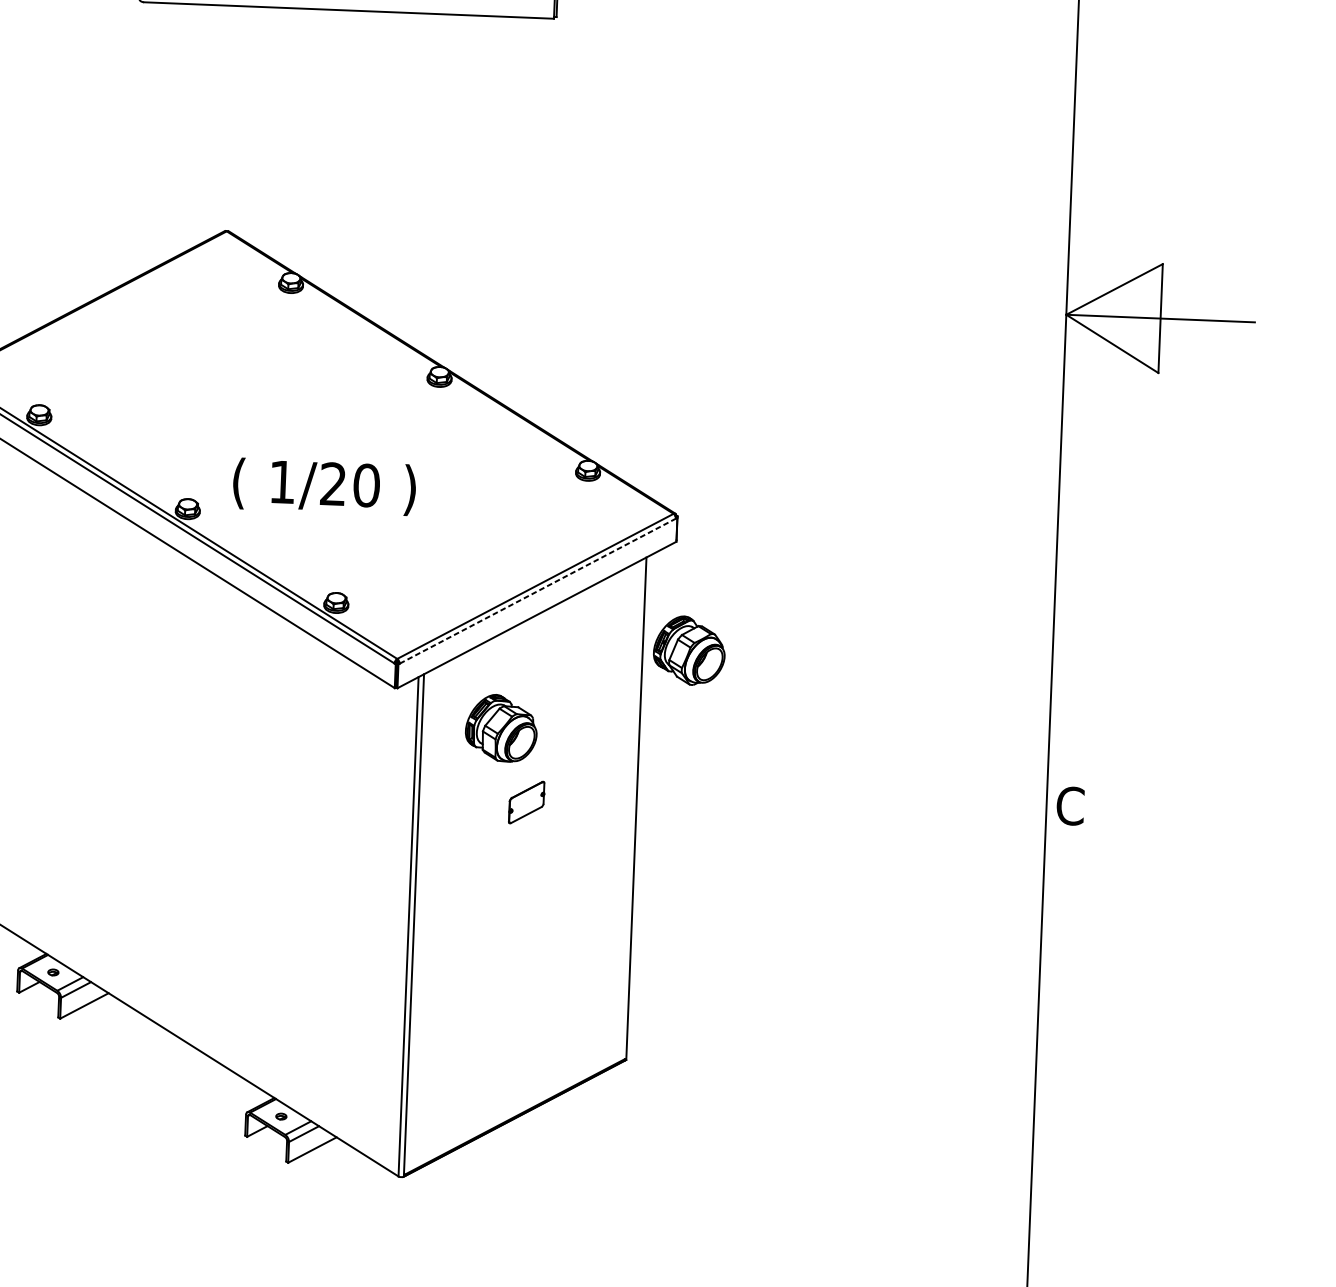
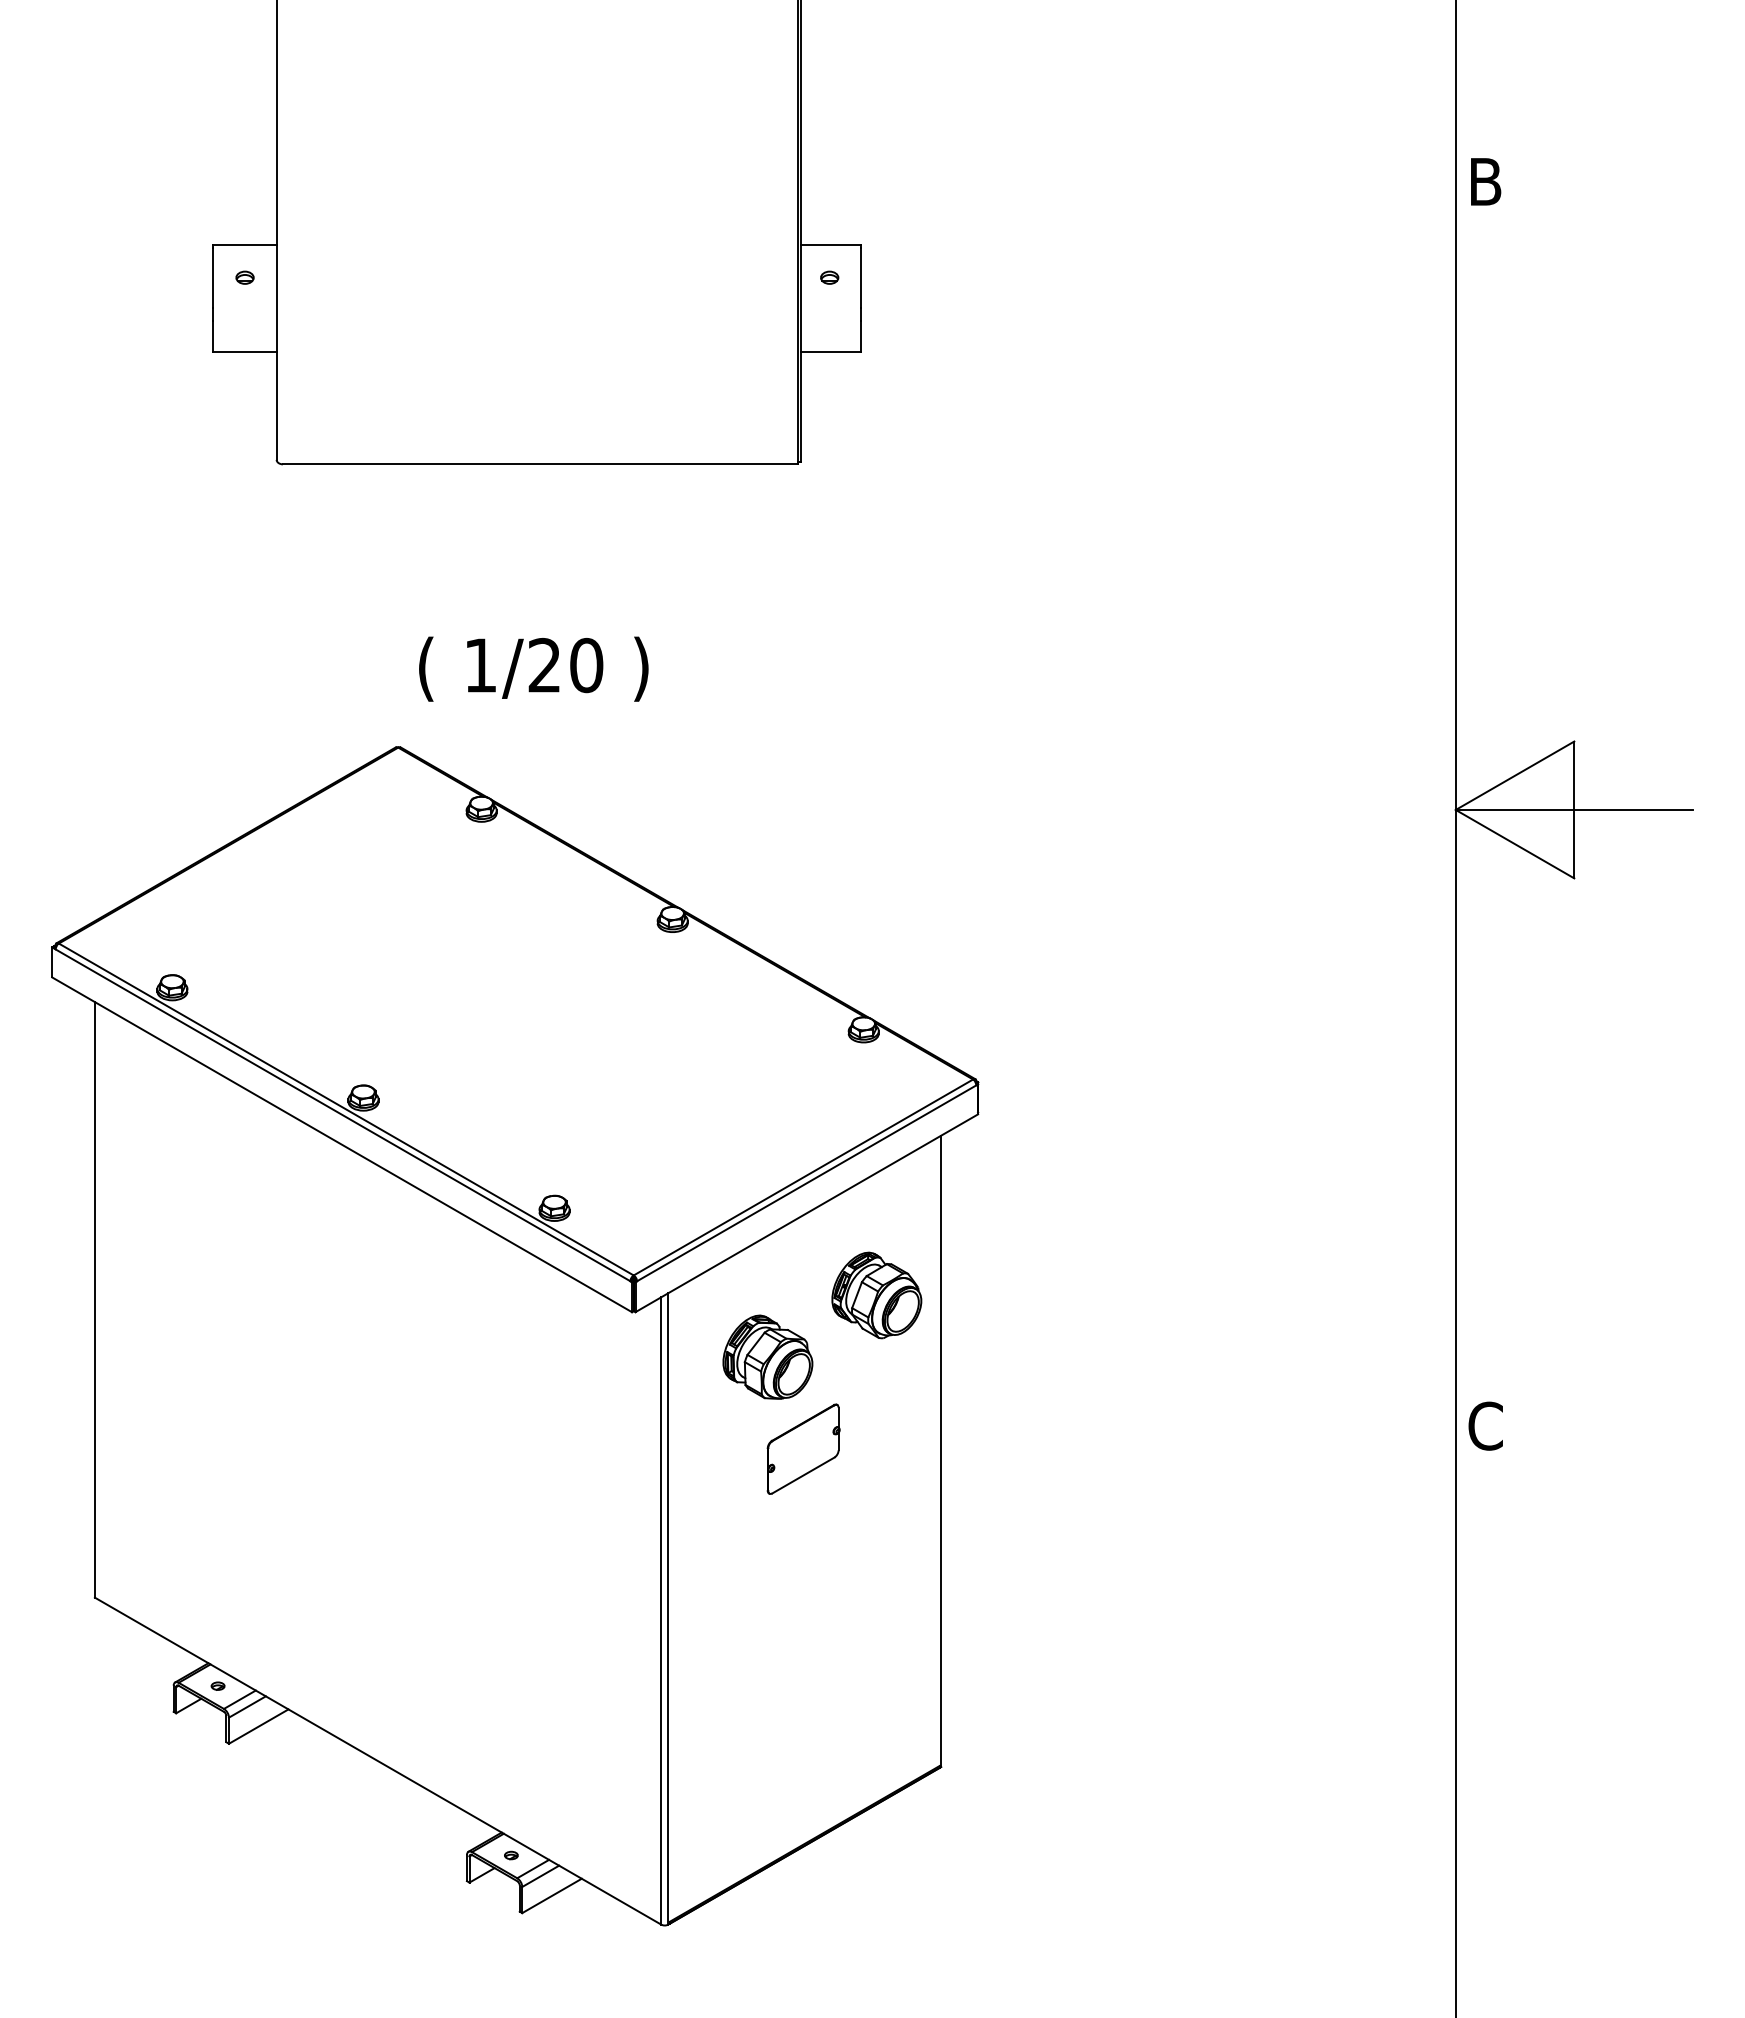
text: (324, 486) -> (533, 668), moved
line: (537, 591) -> (806, 1183), dashed -> solid
part: (689, 650) -> (876, 1295), moved
part: (526, 802) -> (803, 1448), size x1.67

